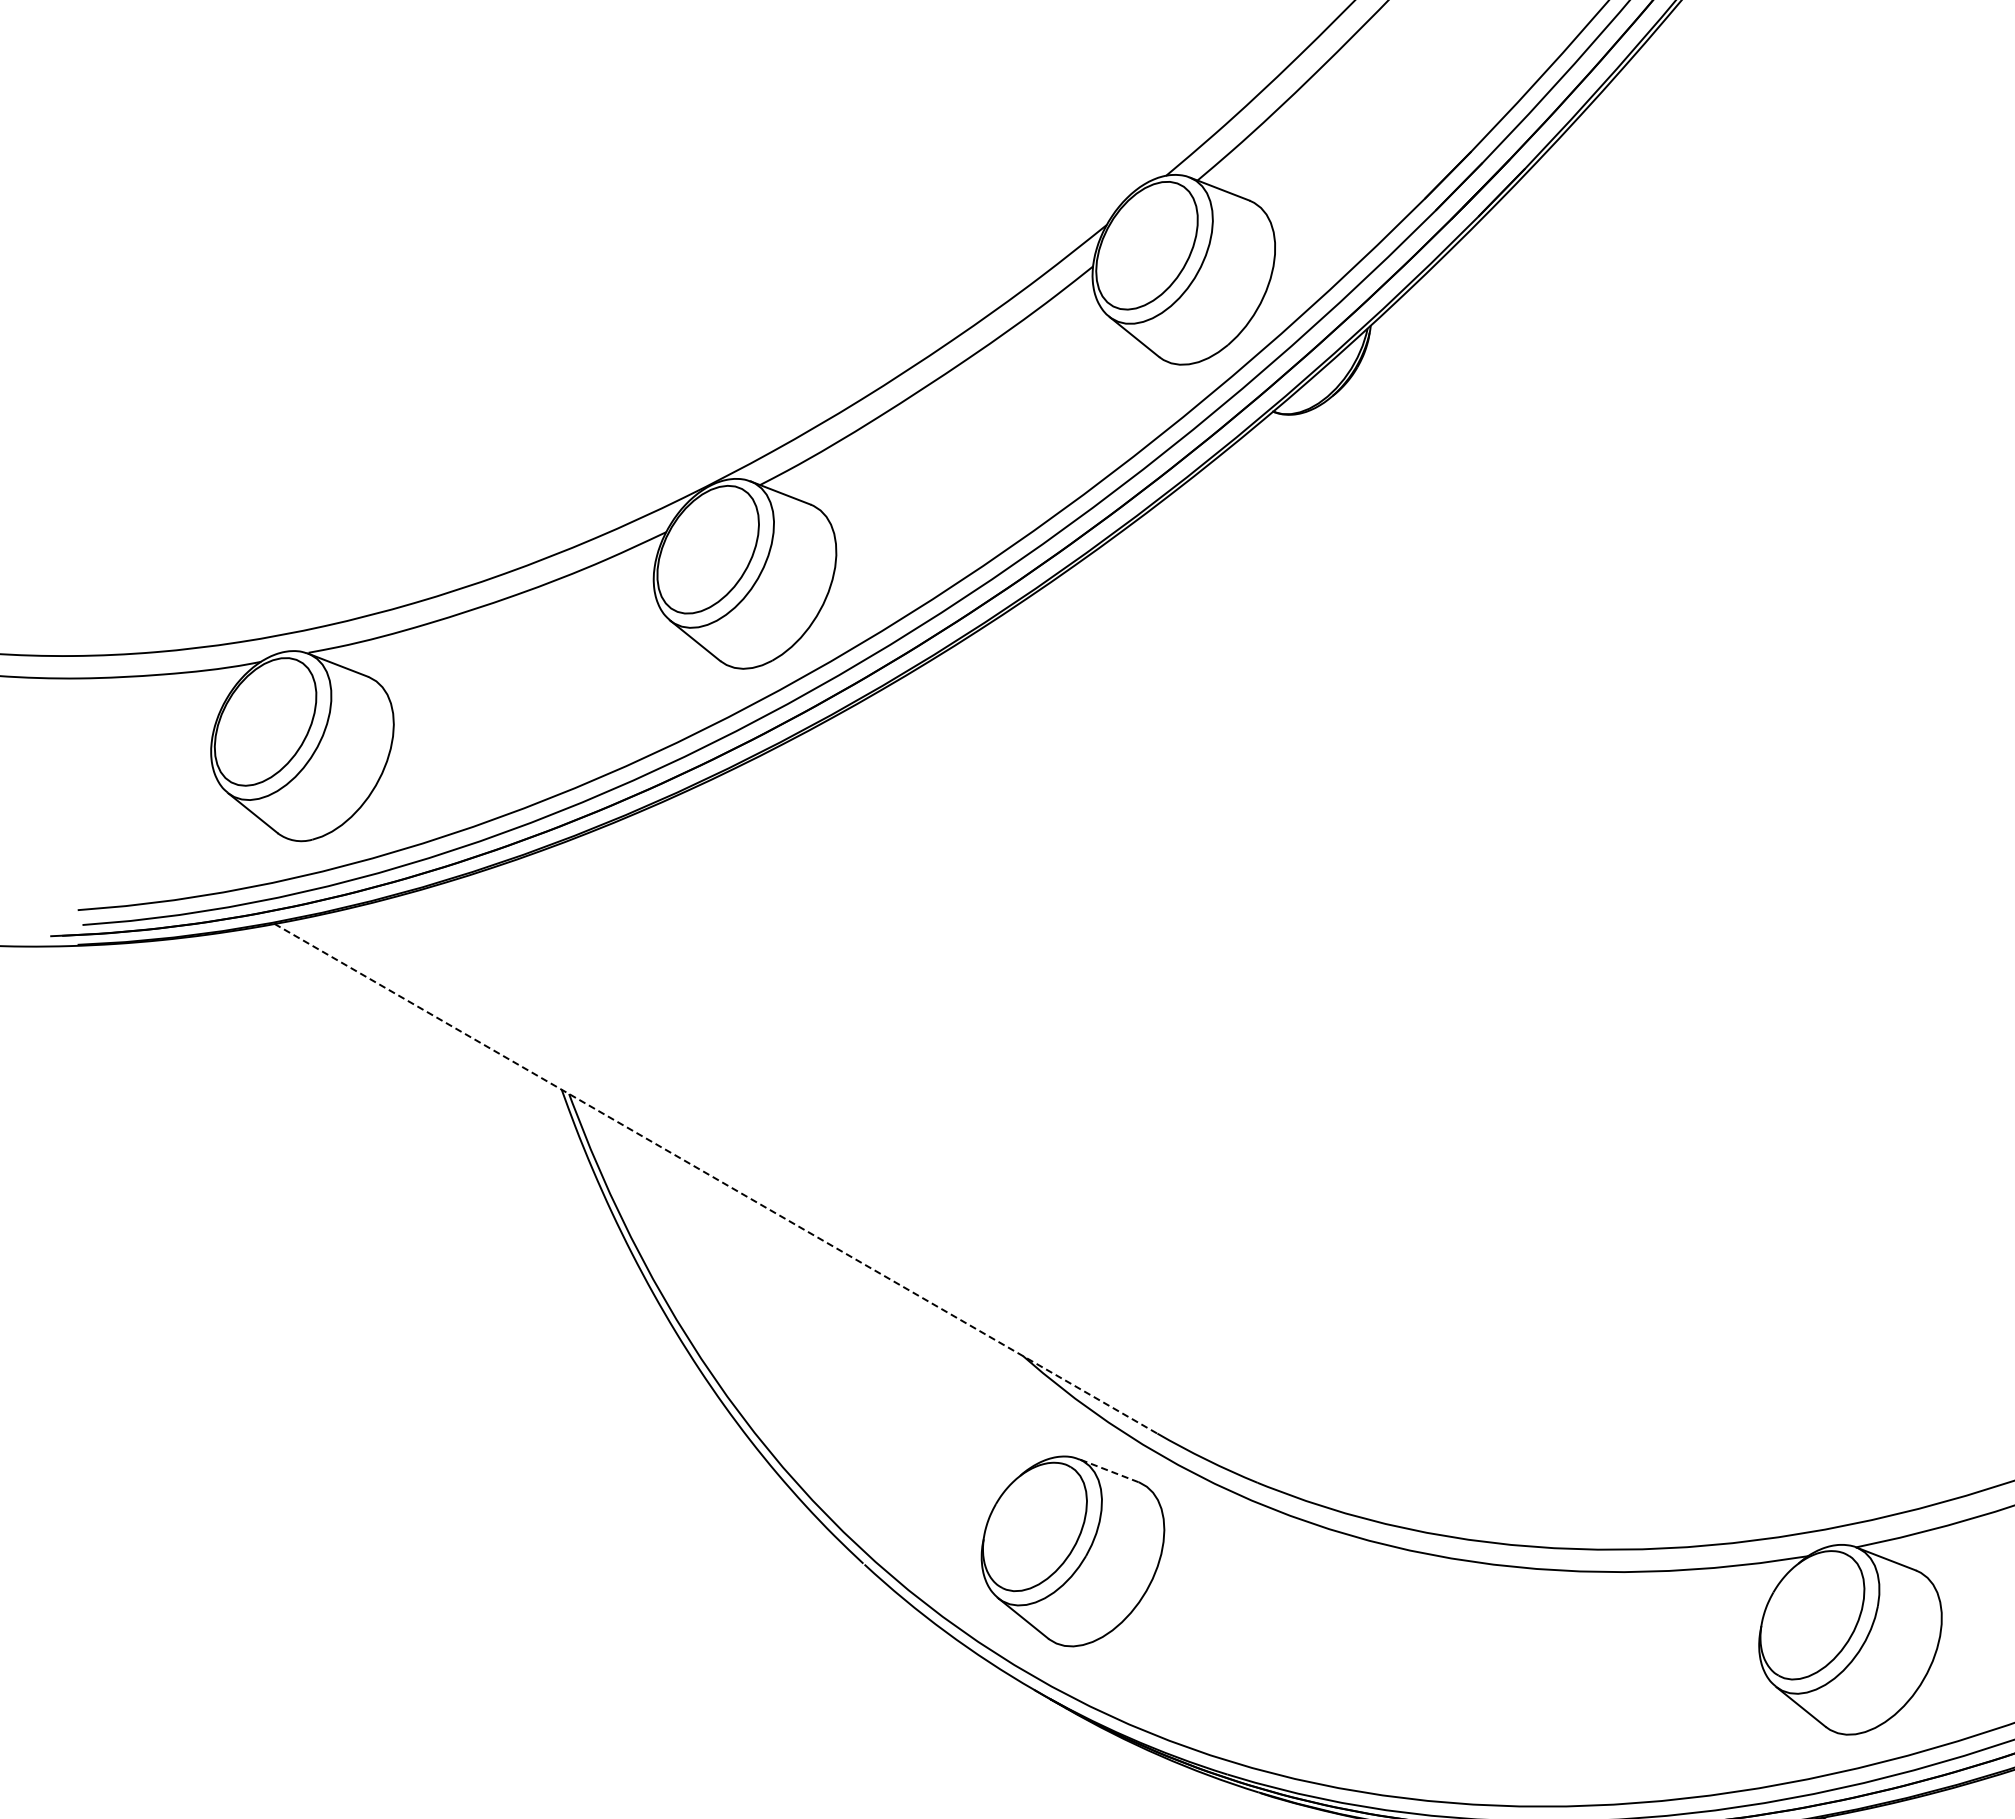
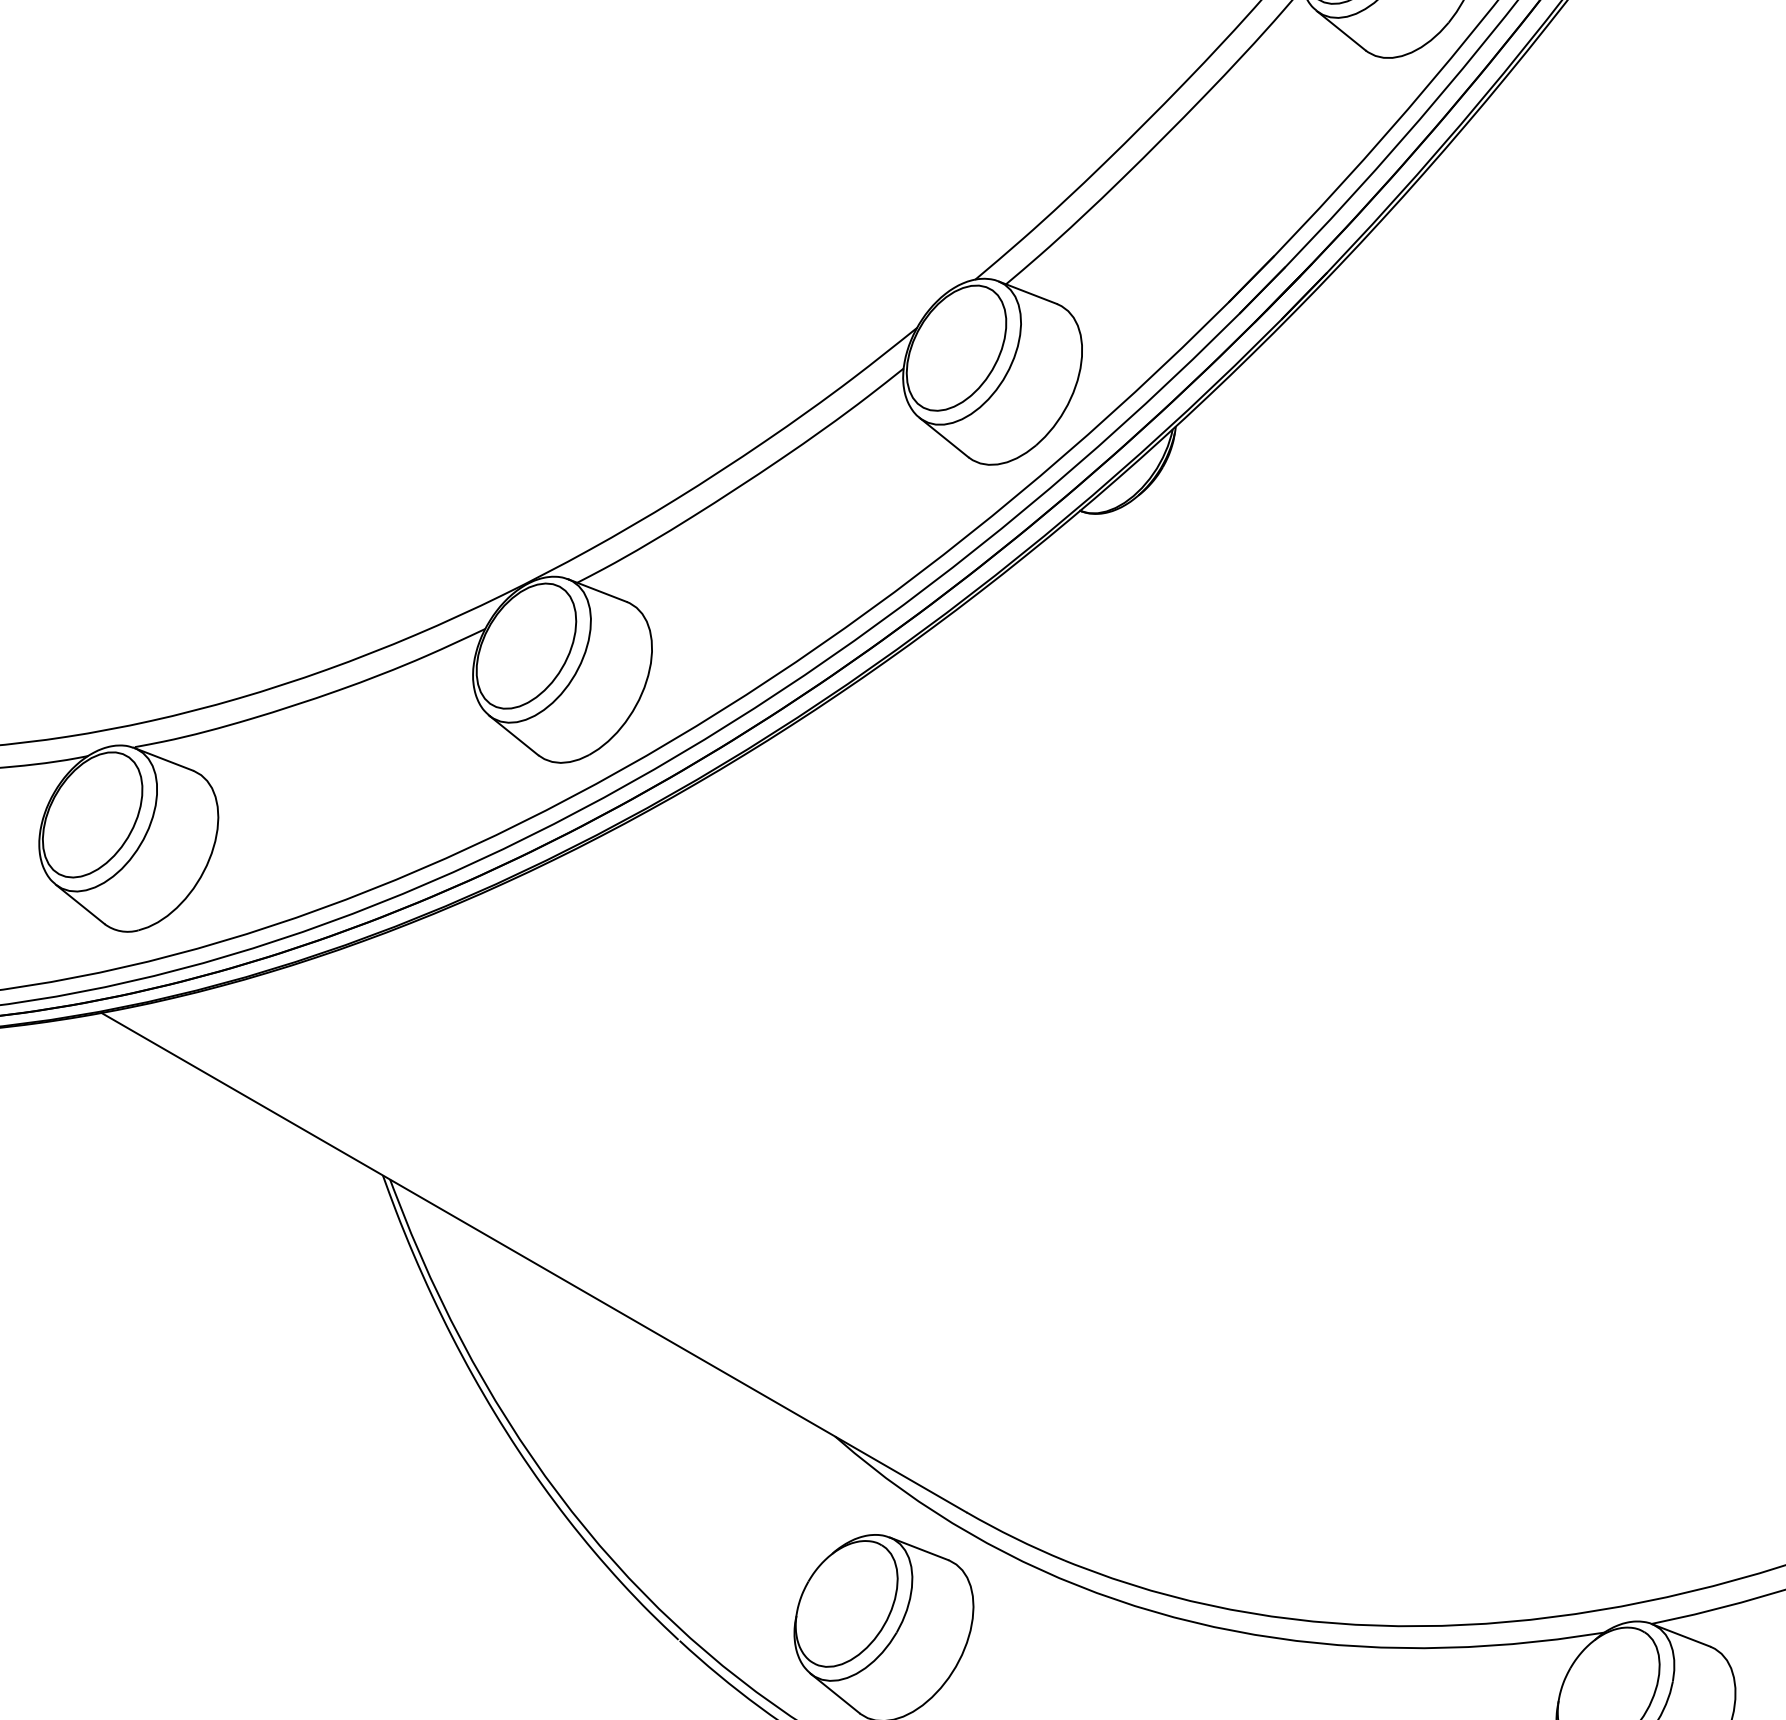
line: (715, 1178) -> (533, 1262), dashed -> solid
line: (1108, 1470) -> (918, 1548), dashed -> solid

